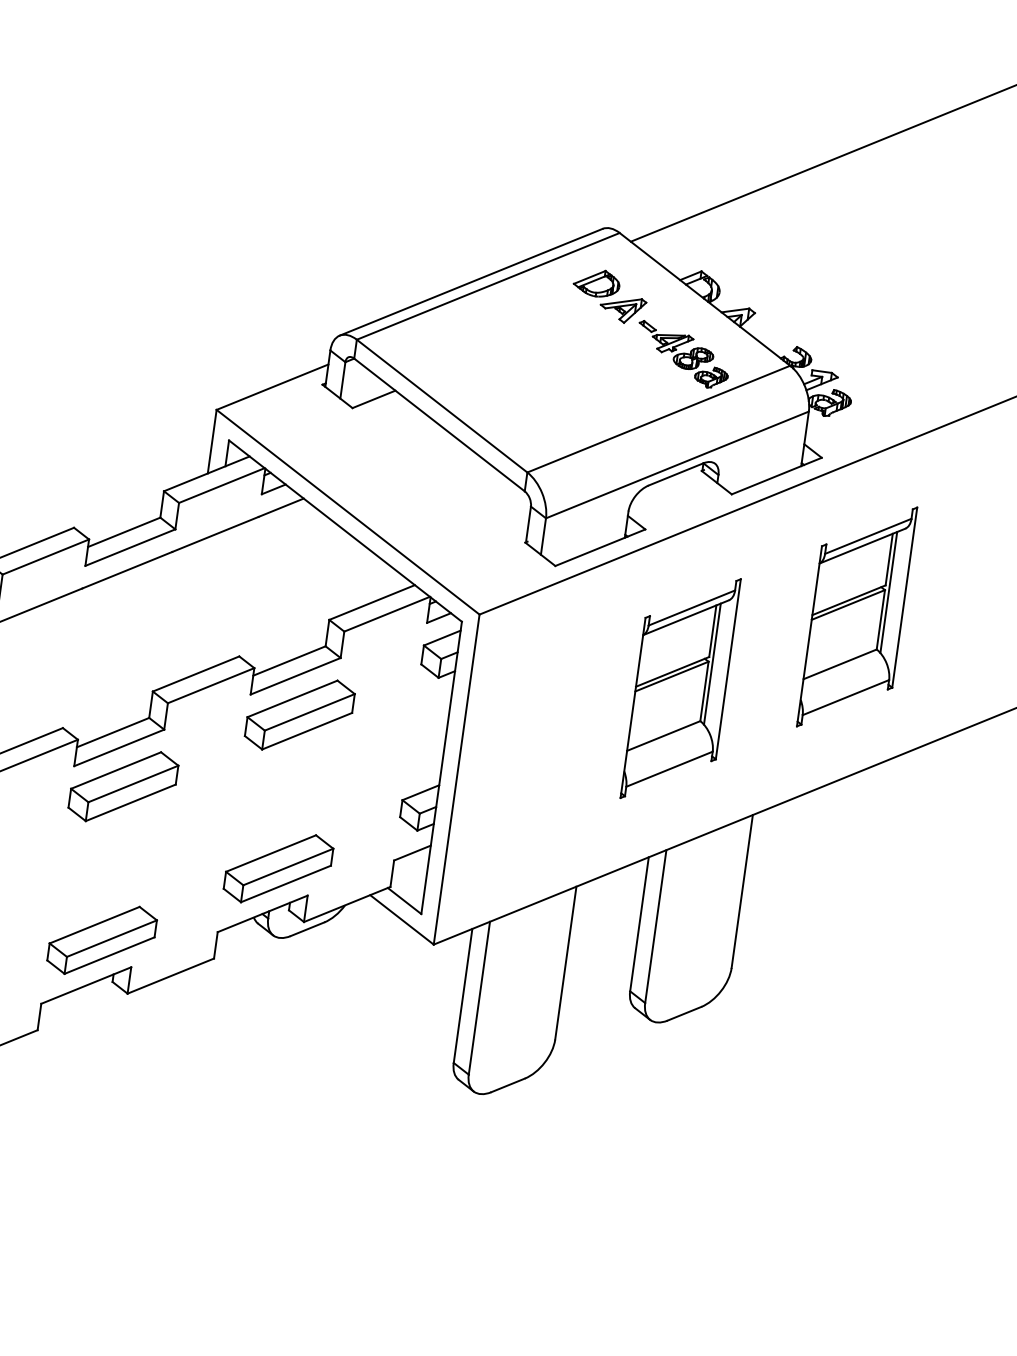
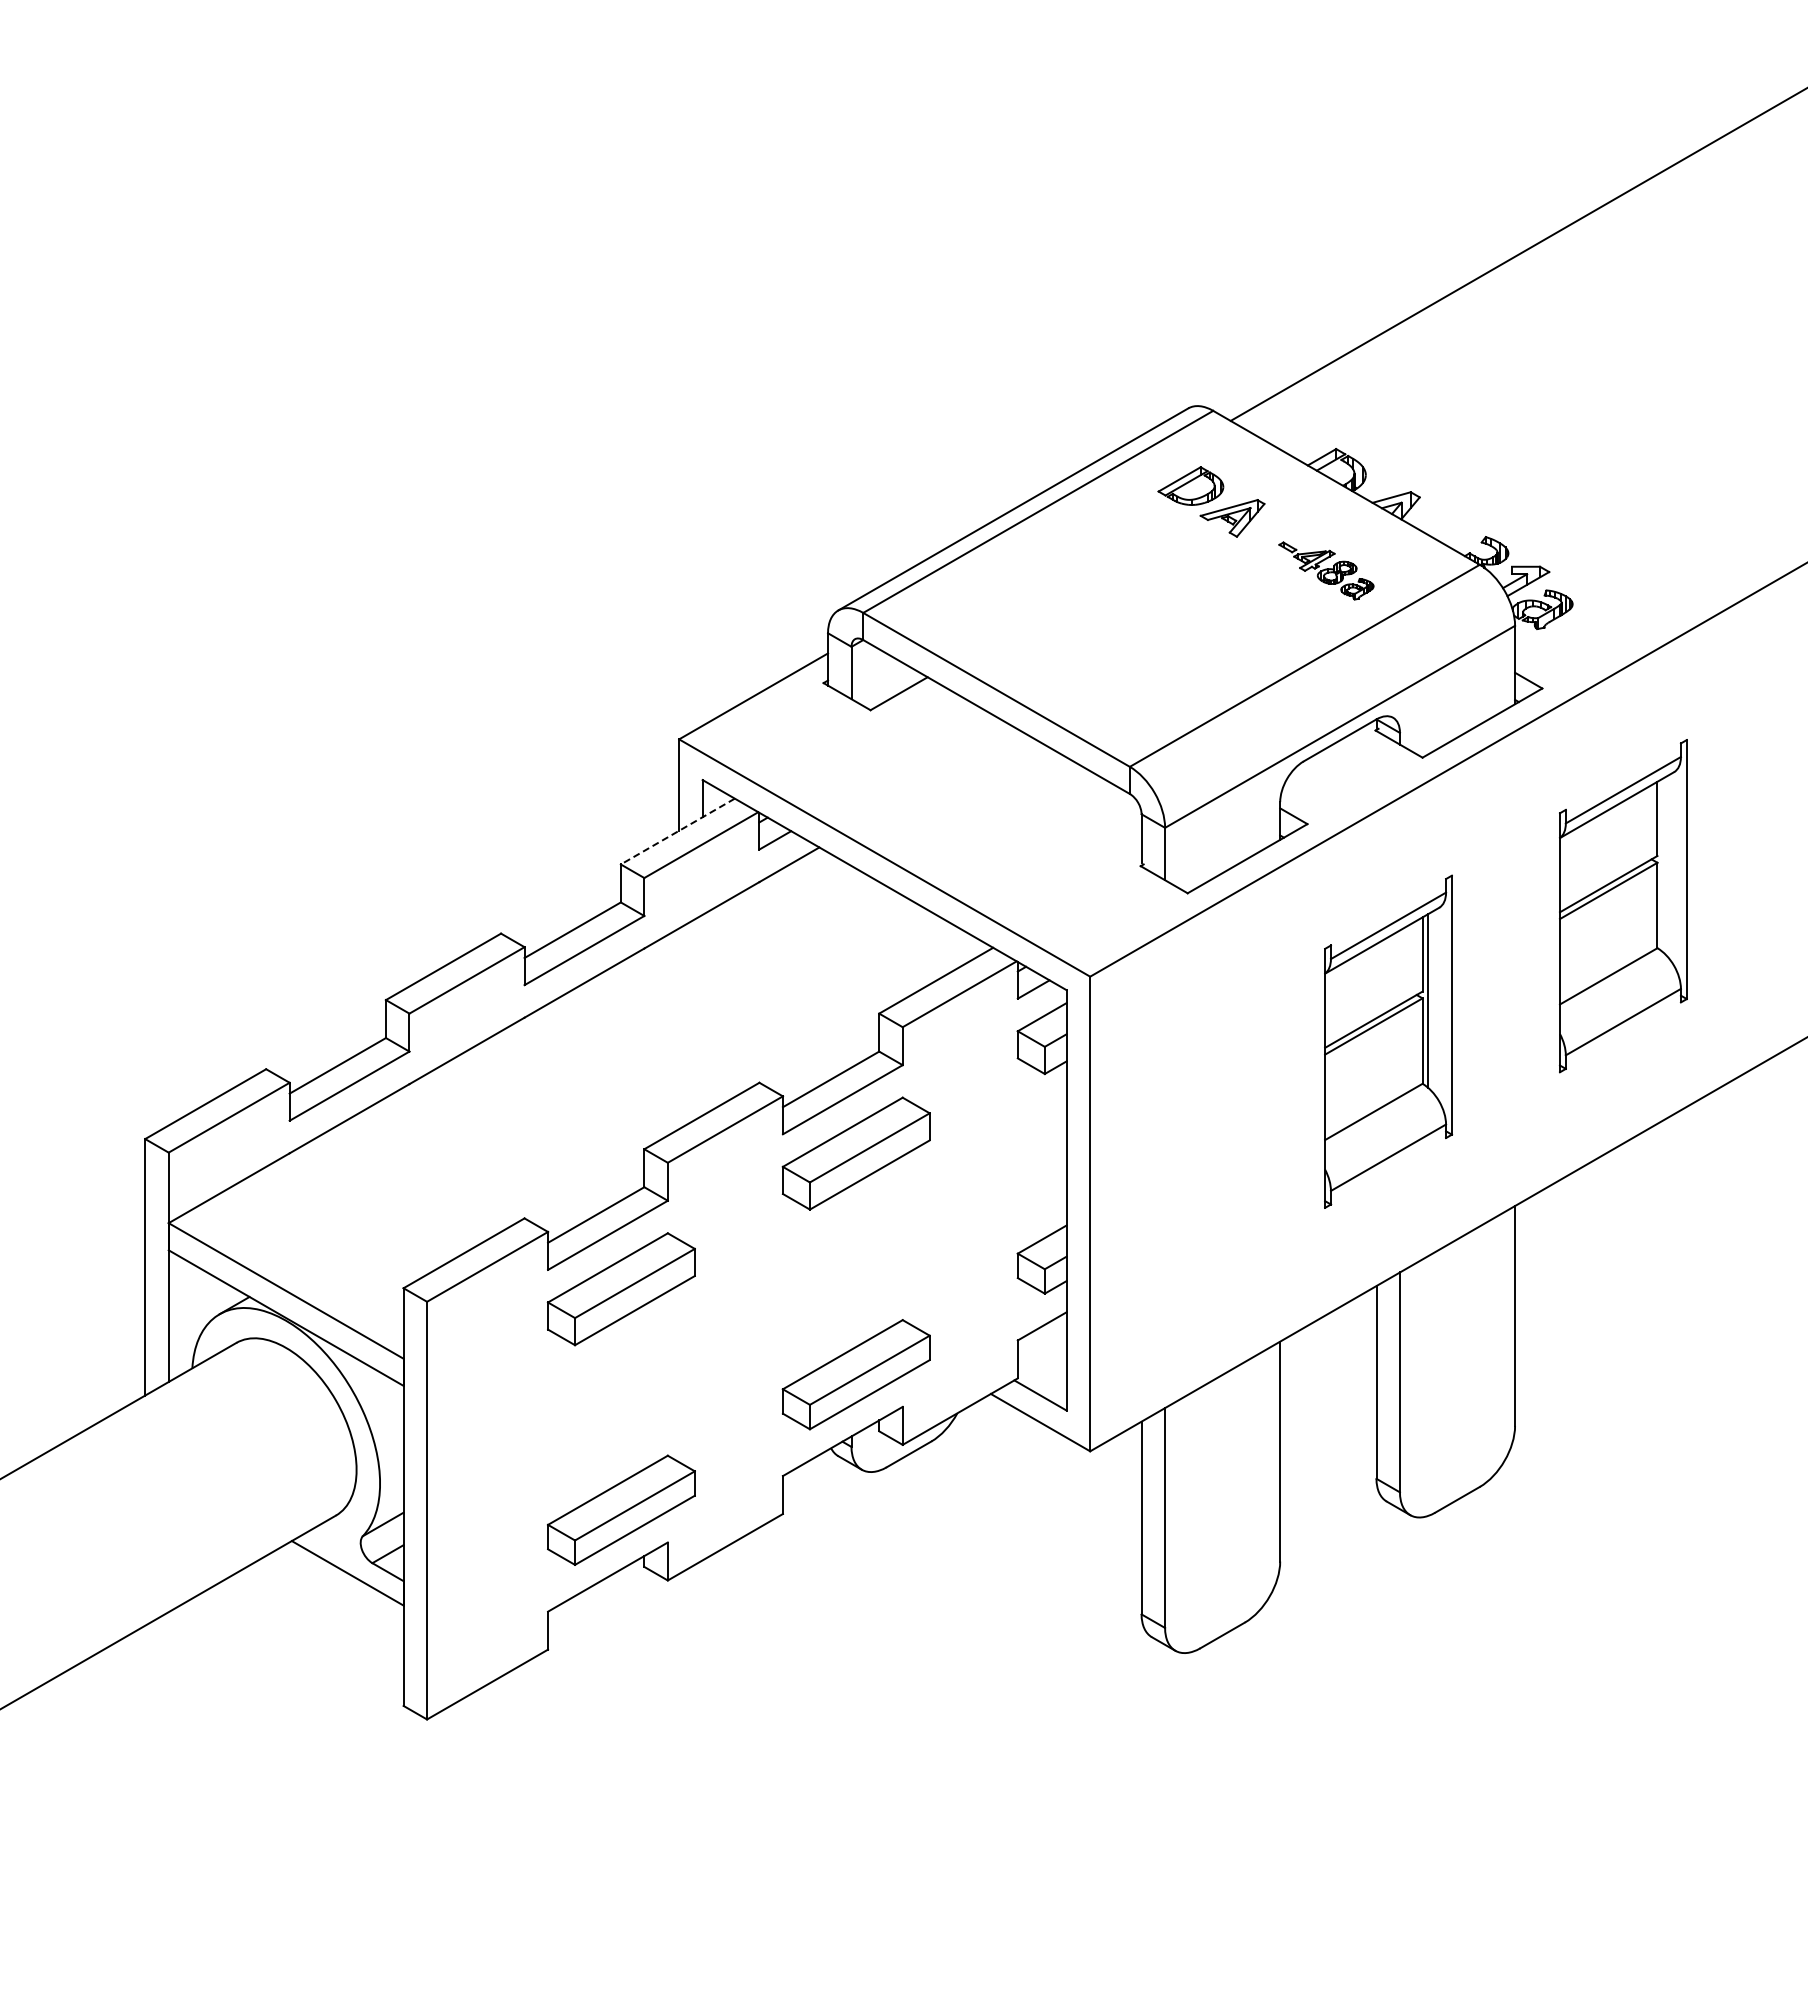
part: (683, 354) -> (1326, 570), size x0.7
line: (206, 473) -> (677, 831), solid -> dashed
line: (888, 592) -> (1663, 865), removed

